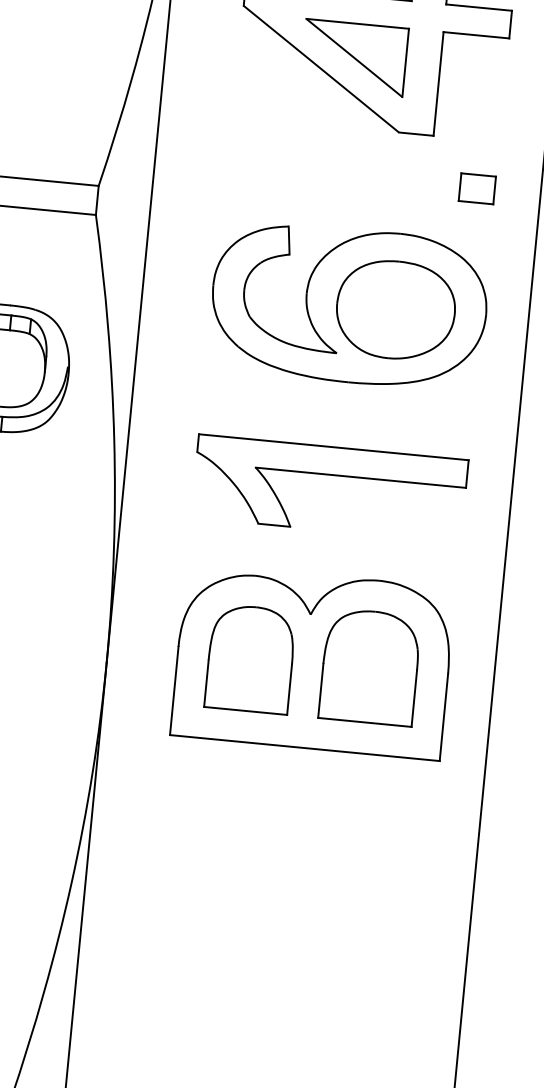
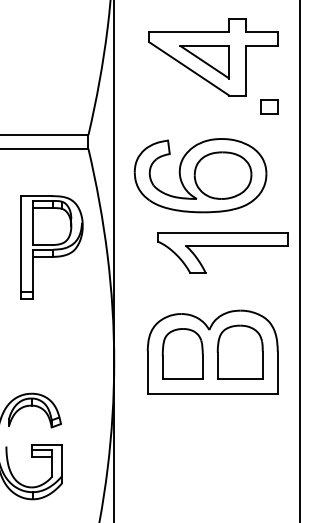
part: (477, 187) -> (269, 106), moved
part: (349, 305) -> (200, 175), moved
part: (329, 487) -> (222, 252), moved

